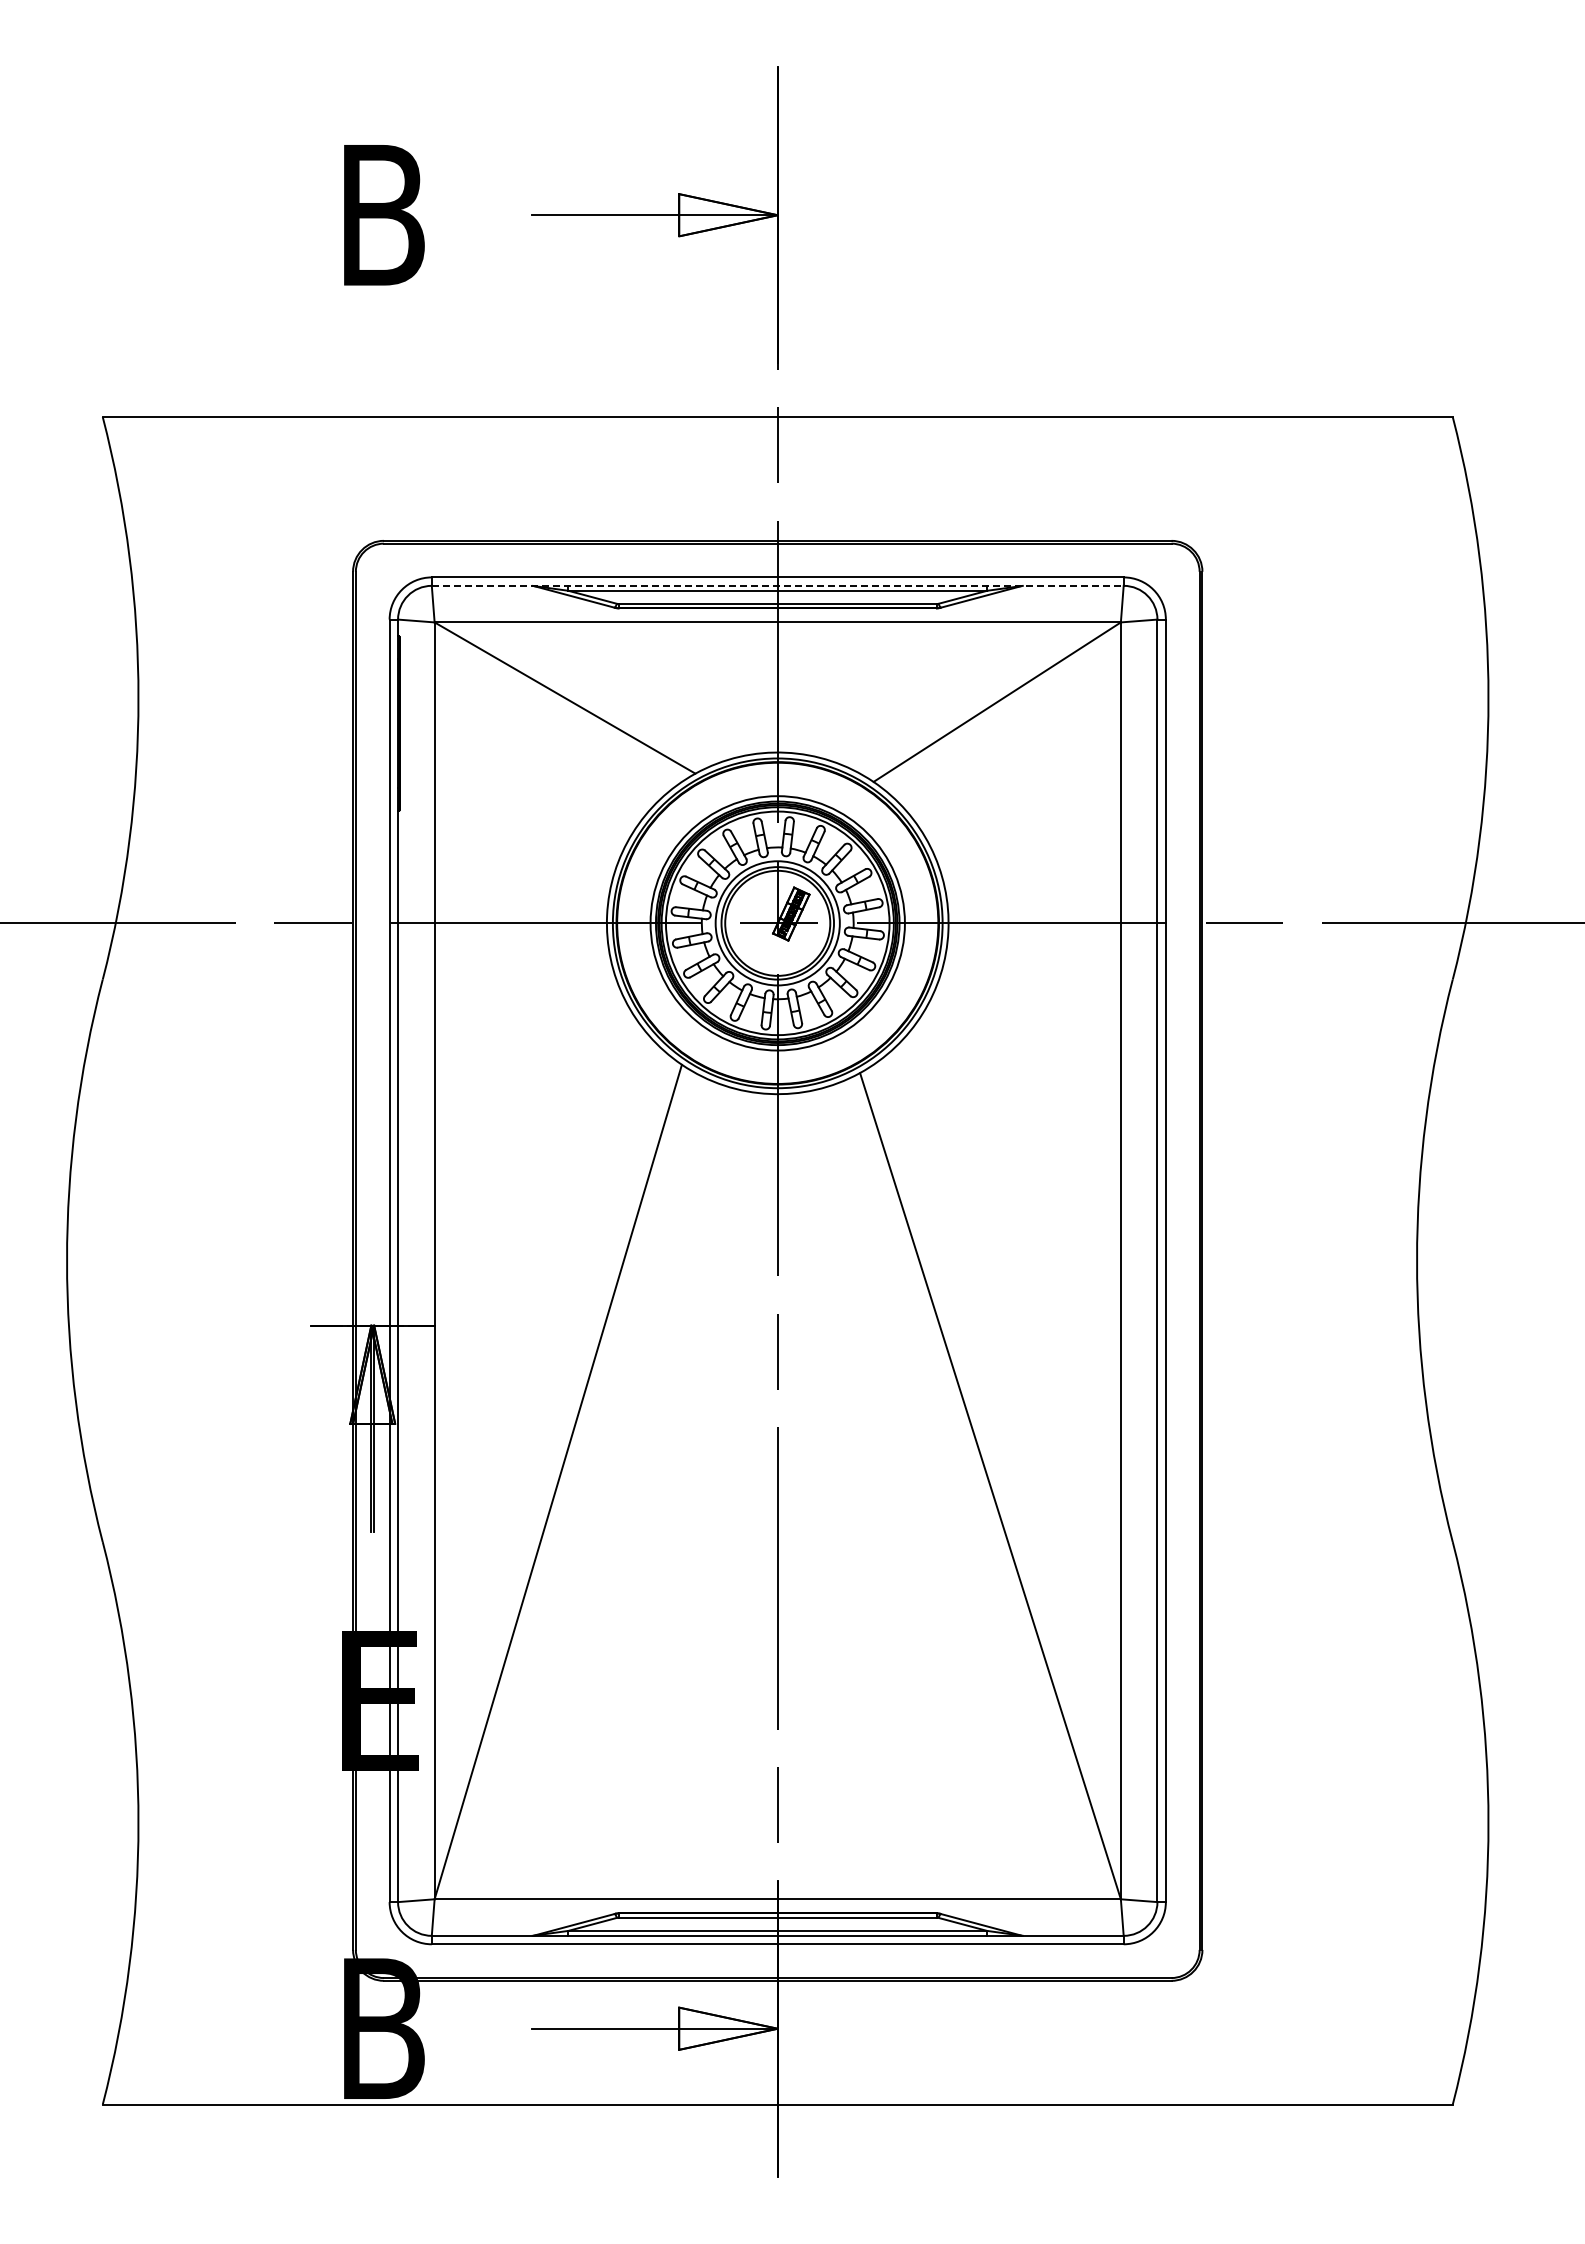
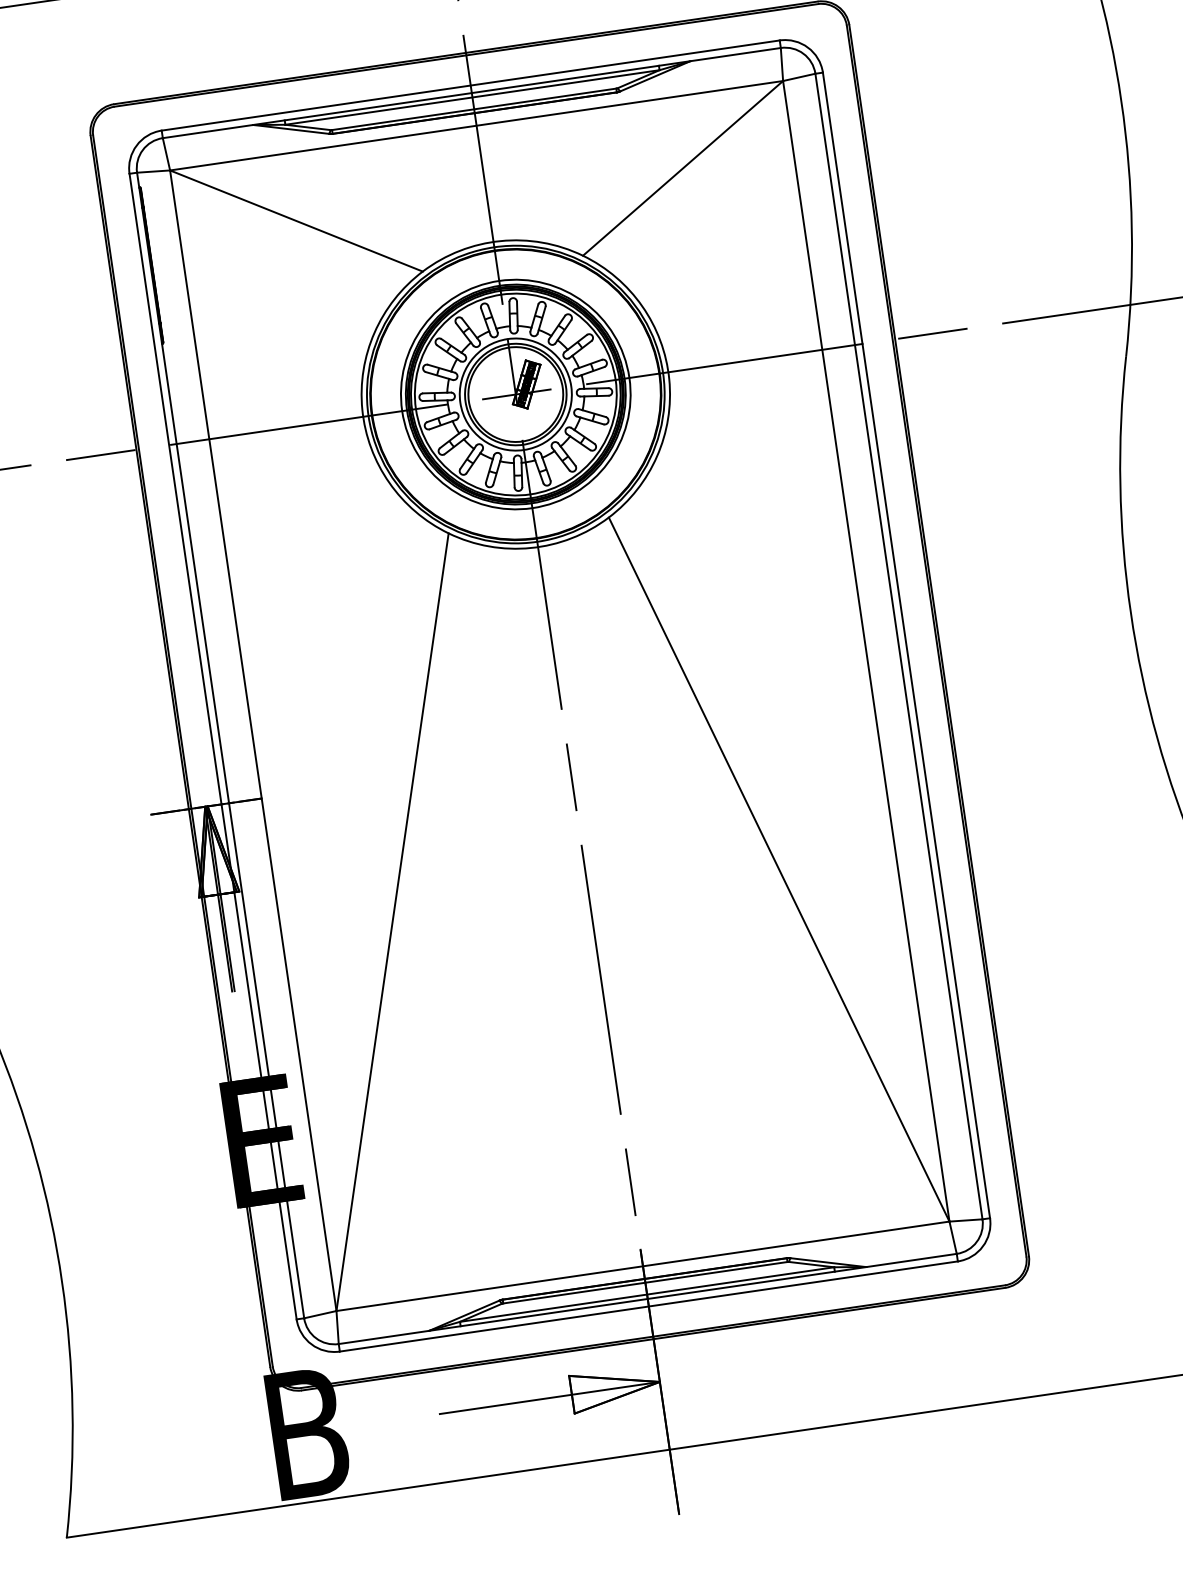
line: (777, 585) -> (471, 92), dashed -> solid

